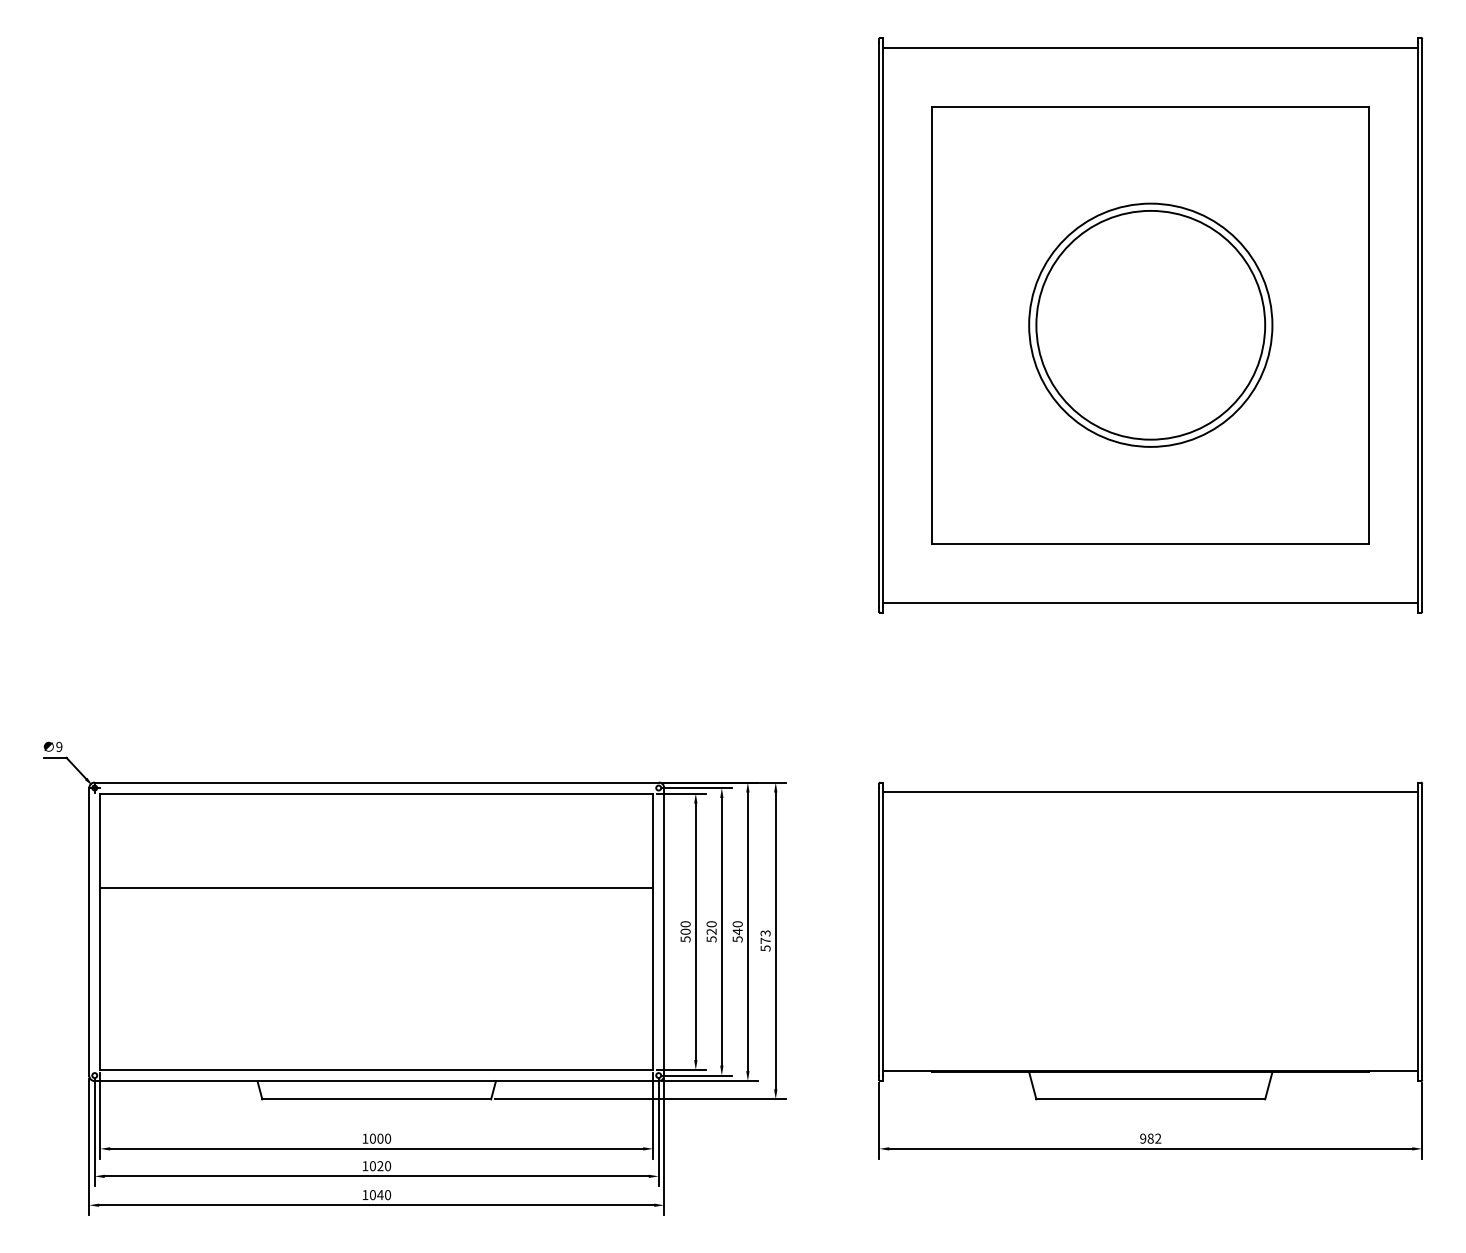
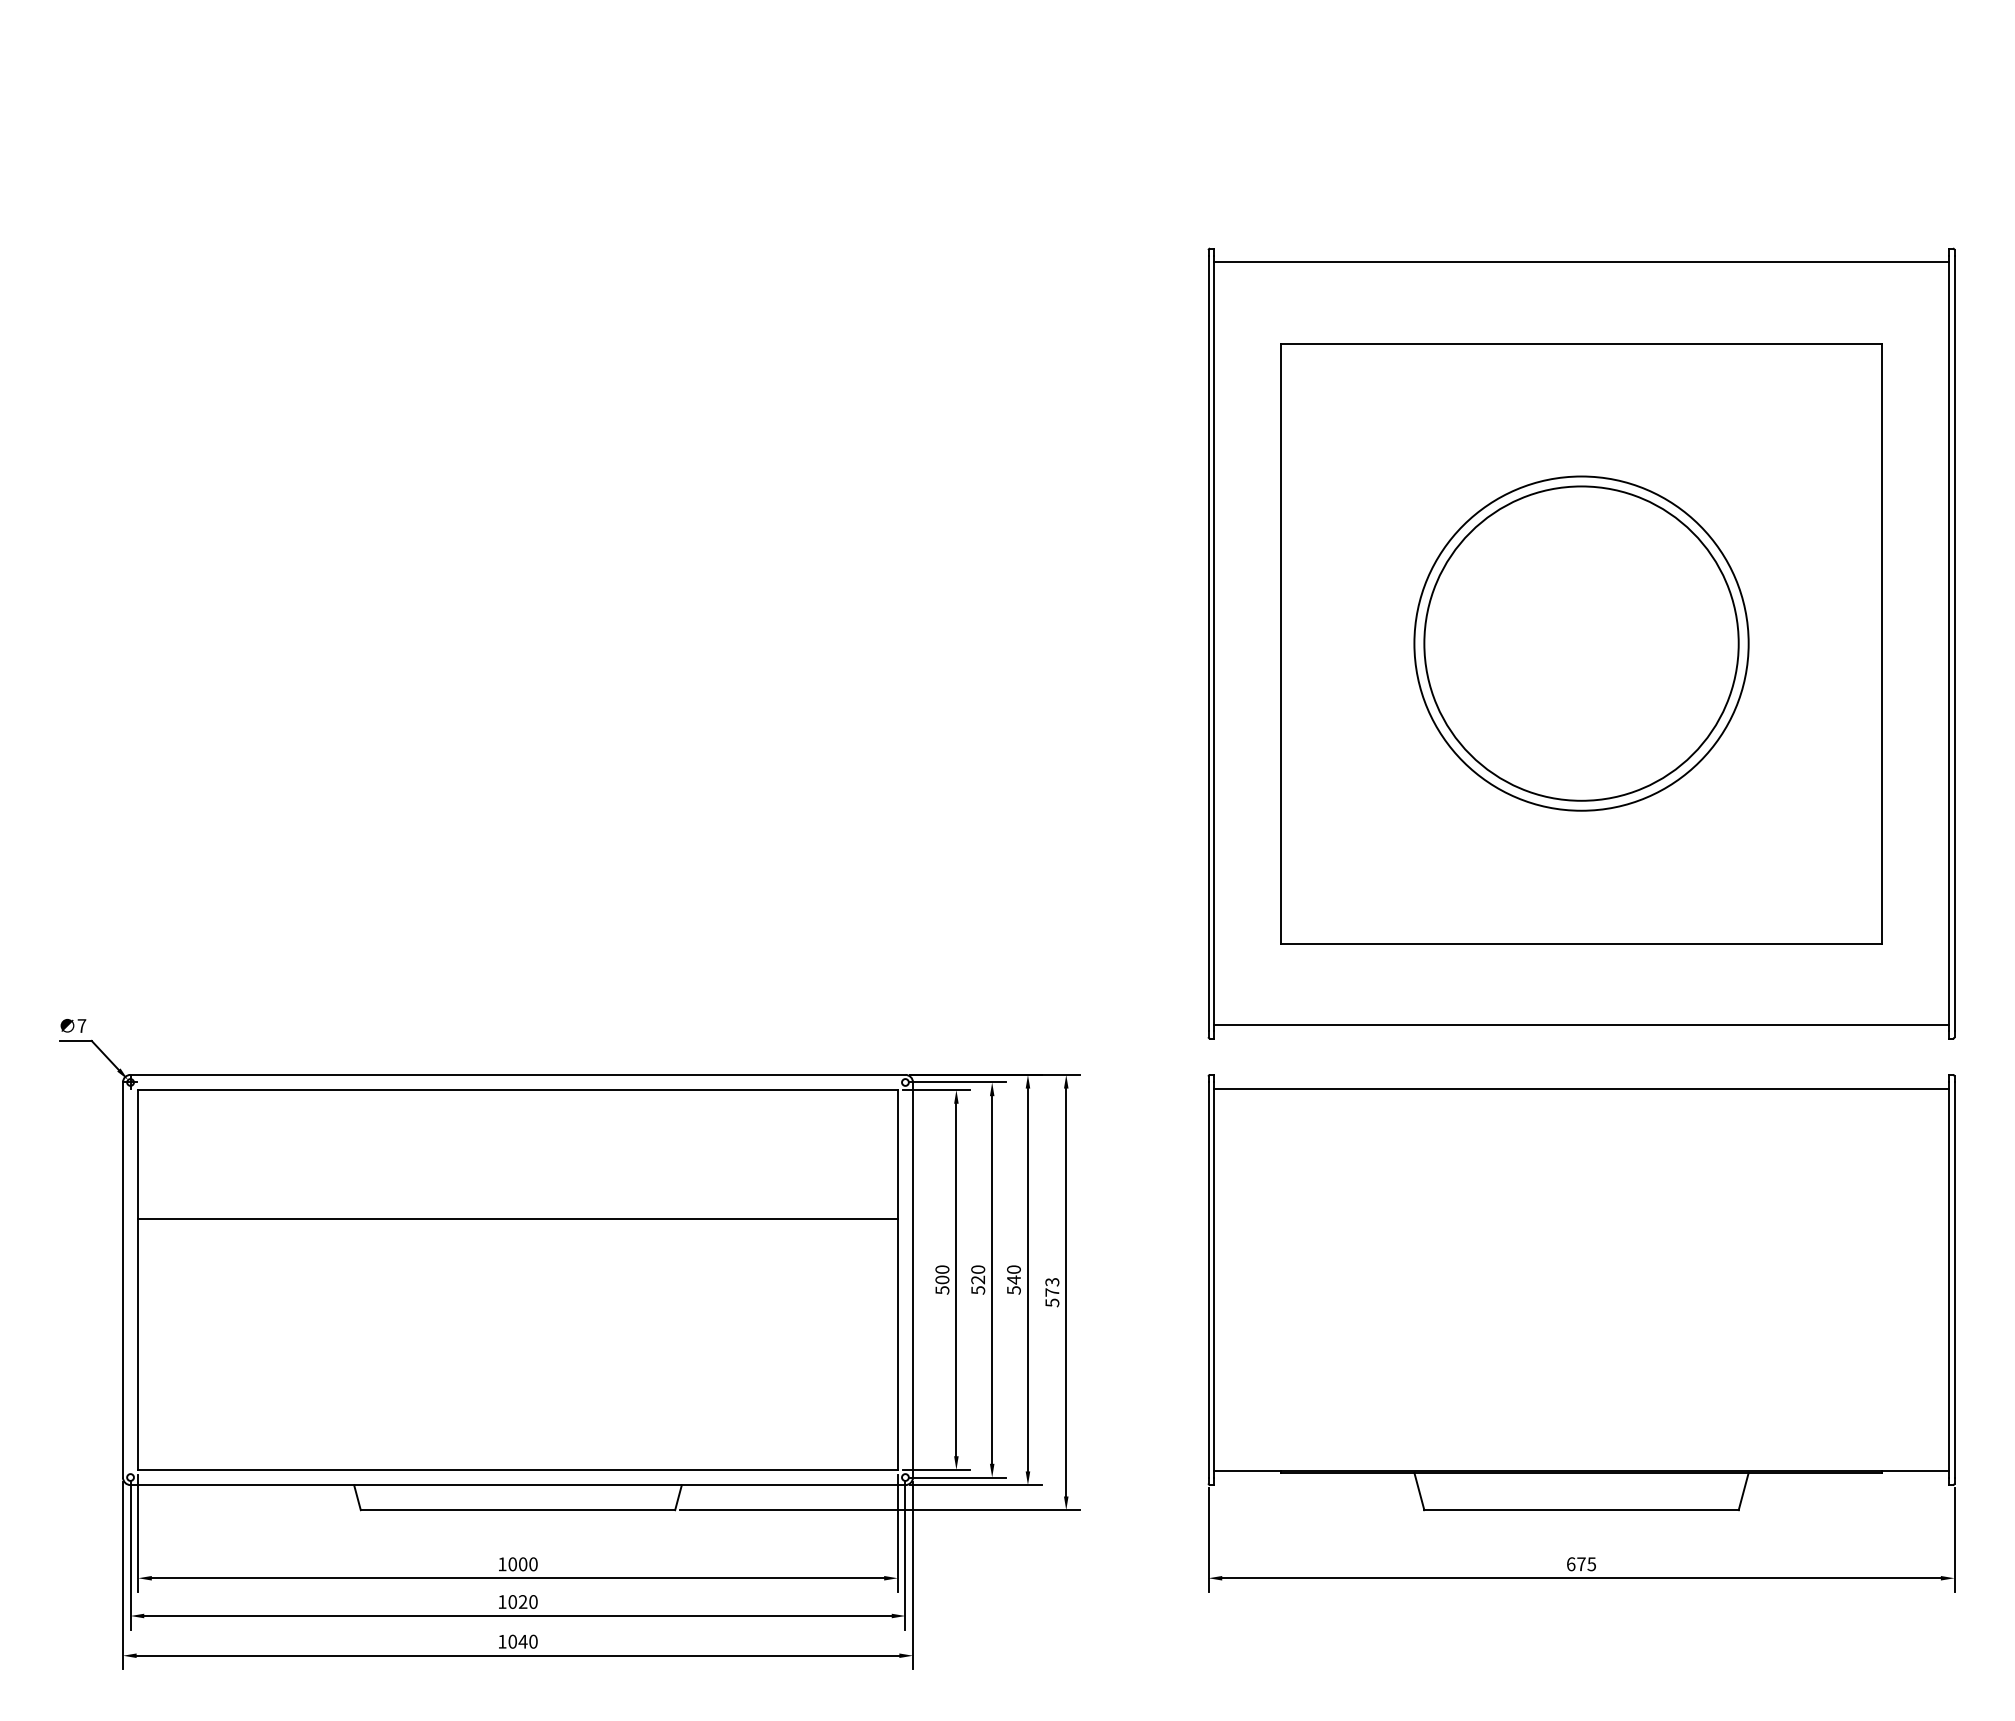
part: (1150, 325) -> (1581, 643), moved
text: (59, 746) -> (81, 1025), 9 -> 7
text: (1150, 1138) -> (1581, 1564), 982 -> 675

